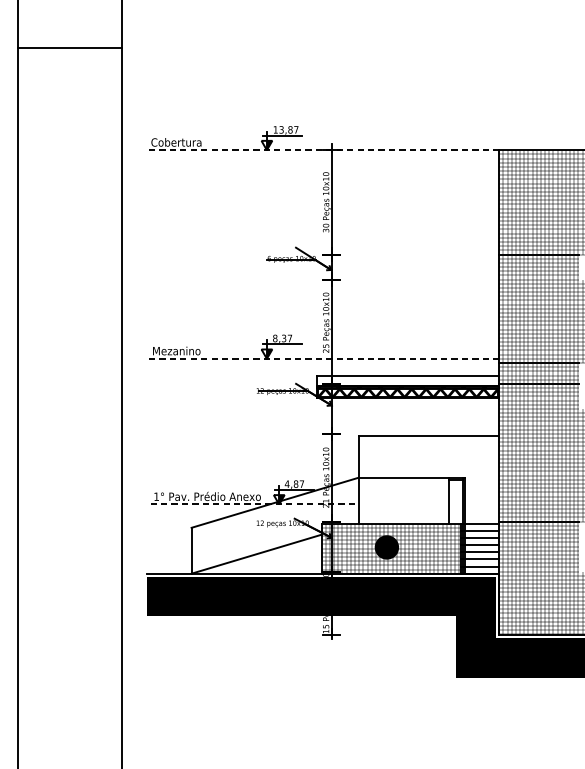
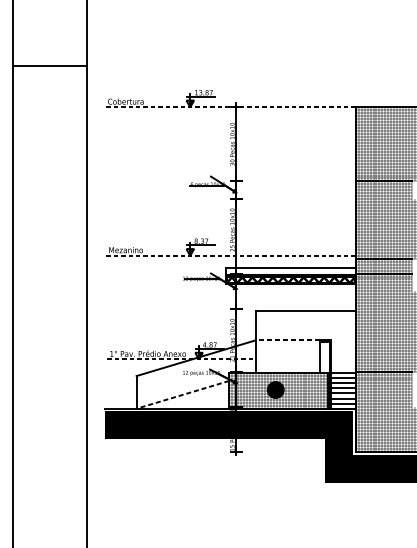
line: (69, 48) -> (49, 66), moved
line: (403, 477) -> (287, 340), solid -> dashed
line: (256, 554) -> (182, 395), solid -> dashed

